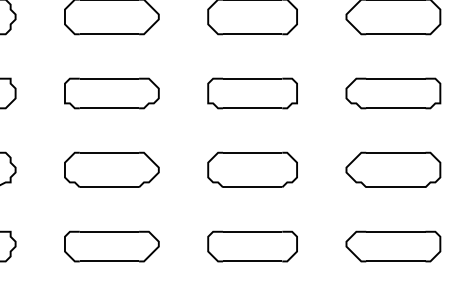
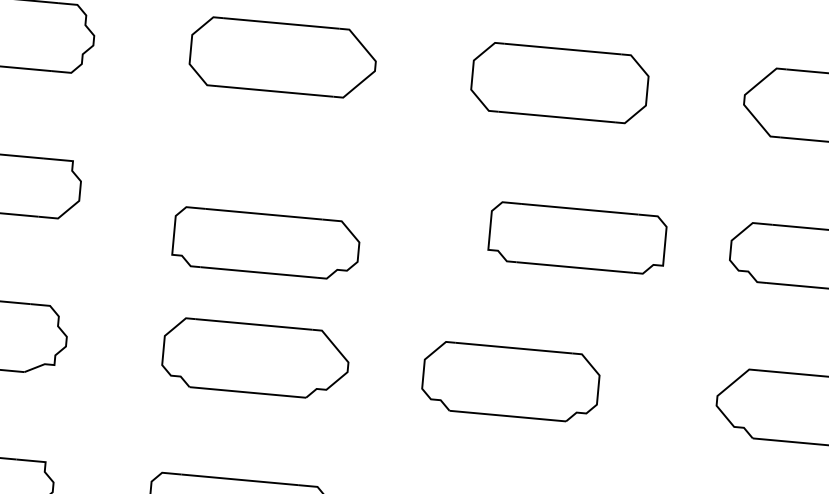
part: (111, 93) -> (265, 243), moved
part: (252, 93) -> (577, 238), moved
part: (252, 169) -> (510, 380), moved

